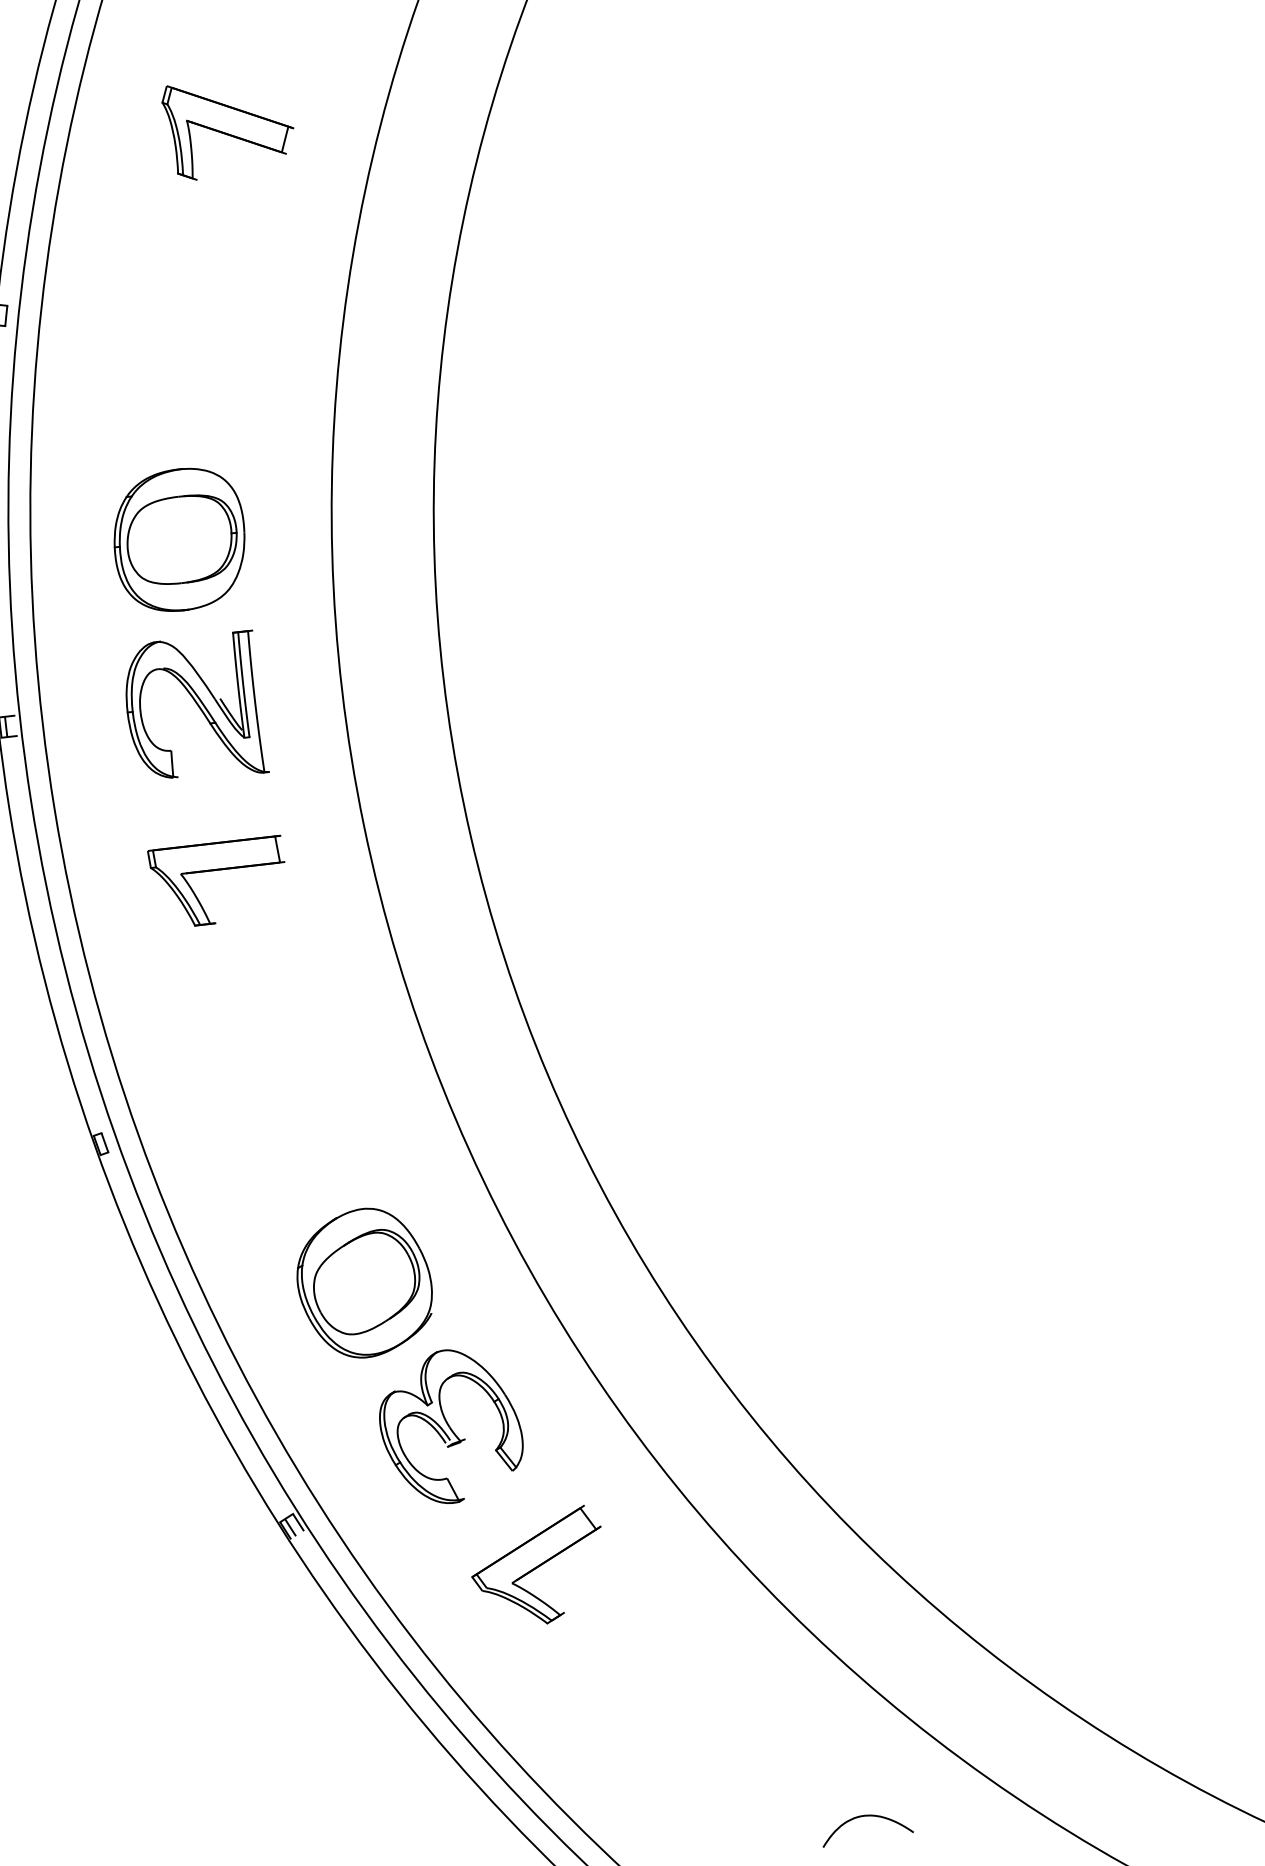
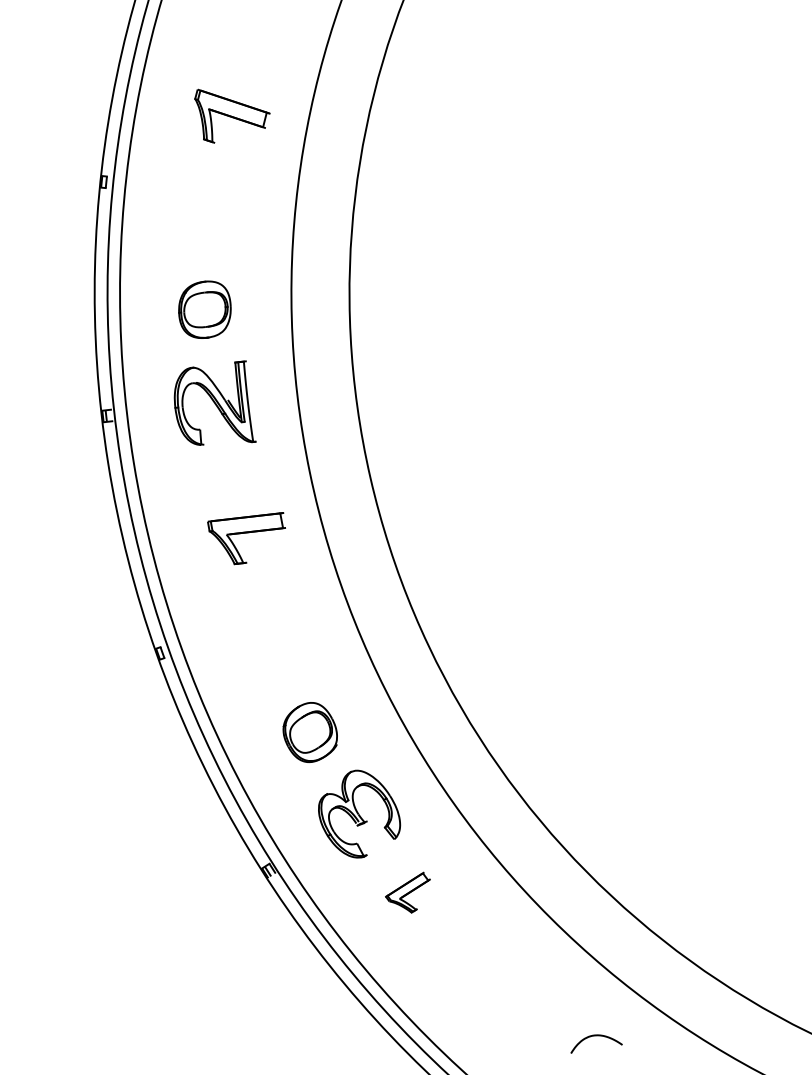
part: (228, 131) -> (232, 115), moved
part: (178, 539) -> (204, 309), size x0.7
part: (215, 880) -> (246, 538), moved
part: (365, 1283) -> (310, 732), size x0.7
part: (535, 1564) -> (407, 892), size x0.6

